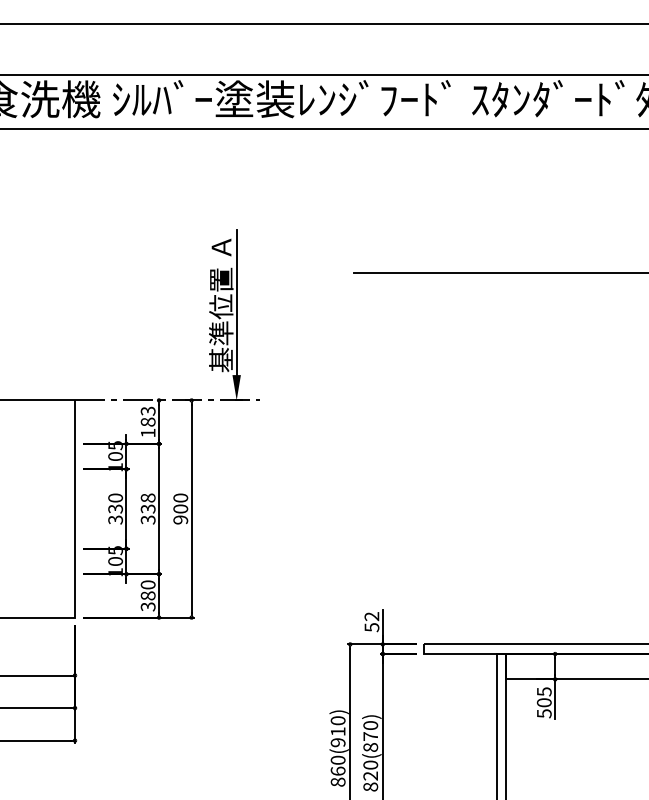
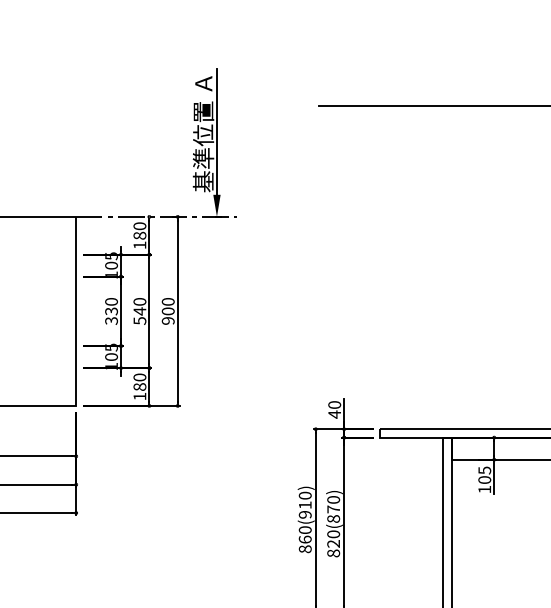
text: (147, 410) -> (139, 225), 183 -> 180
text: (147, 508) -> (139, 310), 338 -> 540
text: (147, 606) -> (139, 396), 380 -> 180
text: (371, 622) -> (334, 410), 52 -> 40
text: (544, 713) -> (484, 489), 505 -> 105

